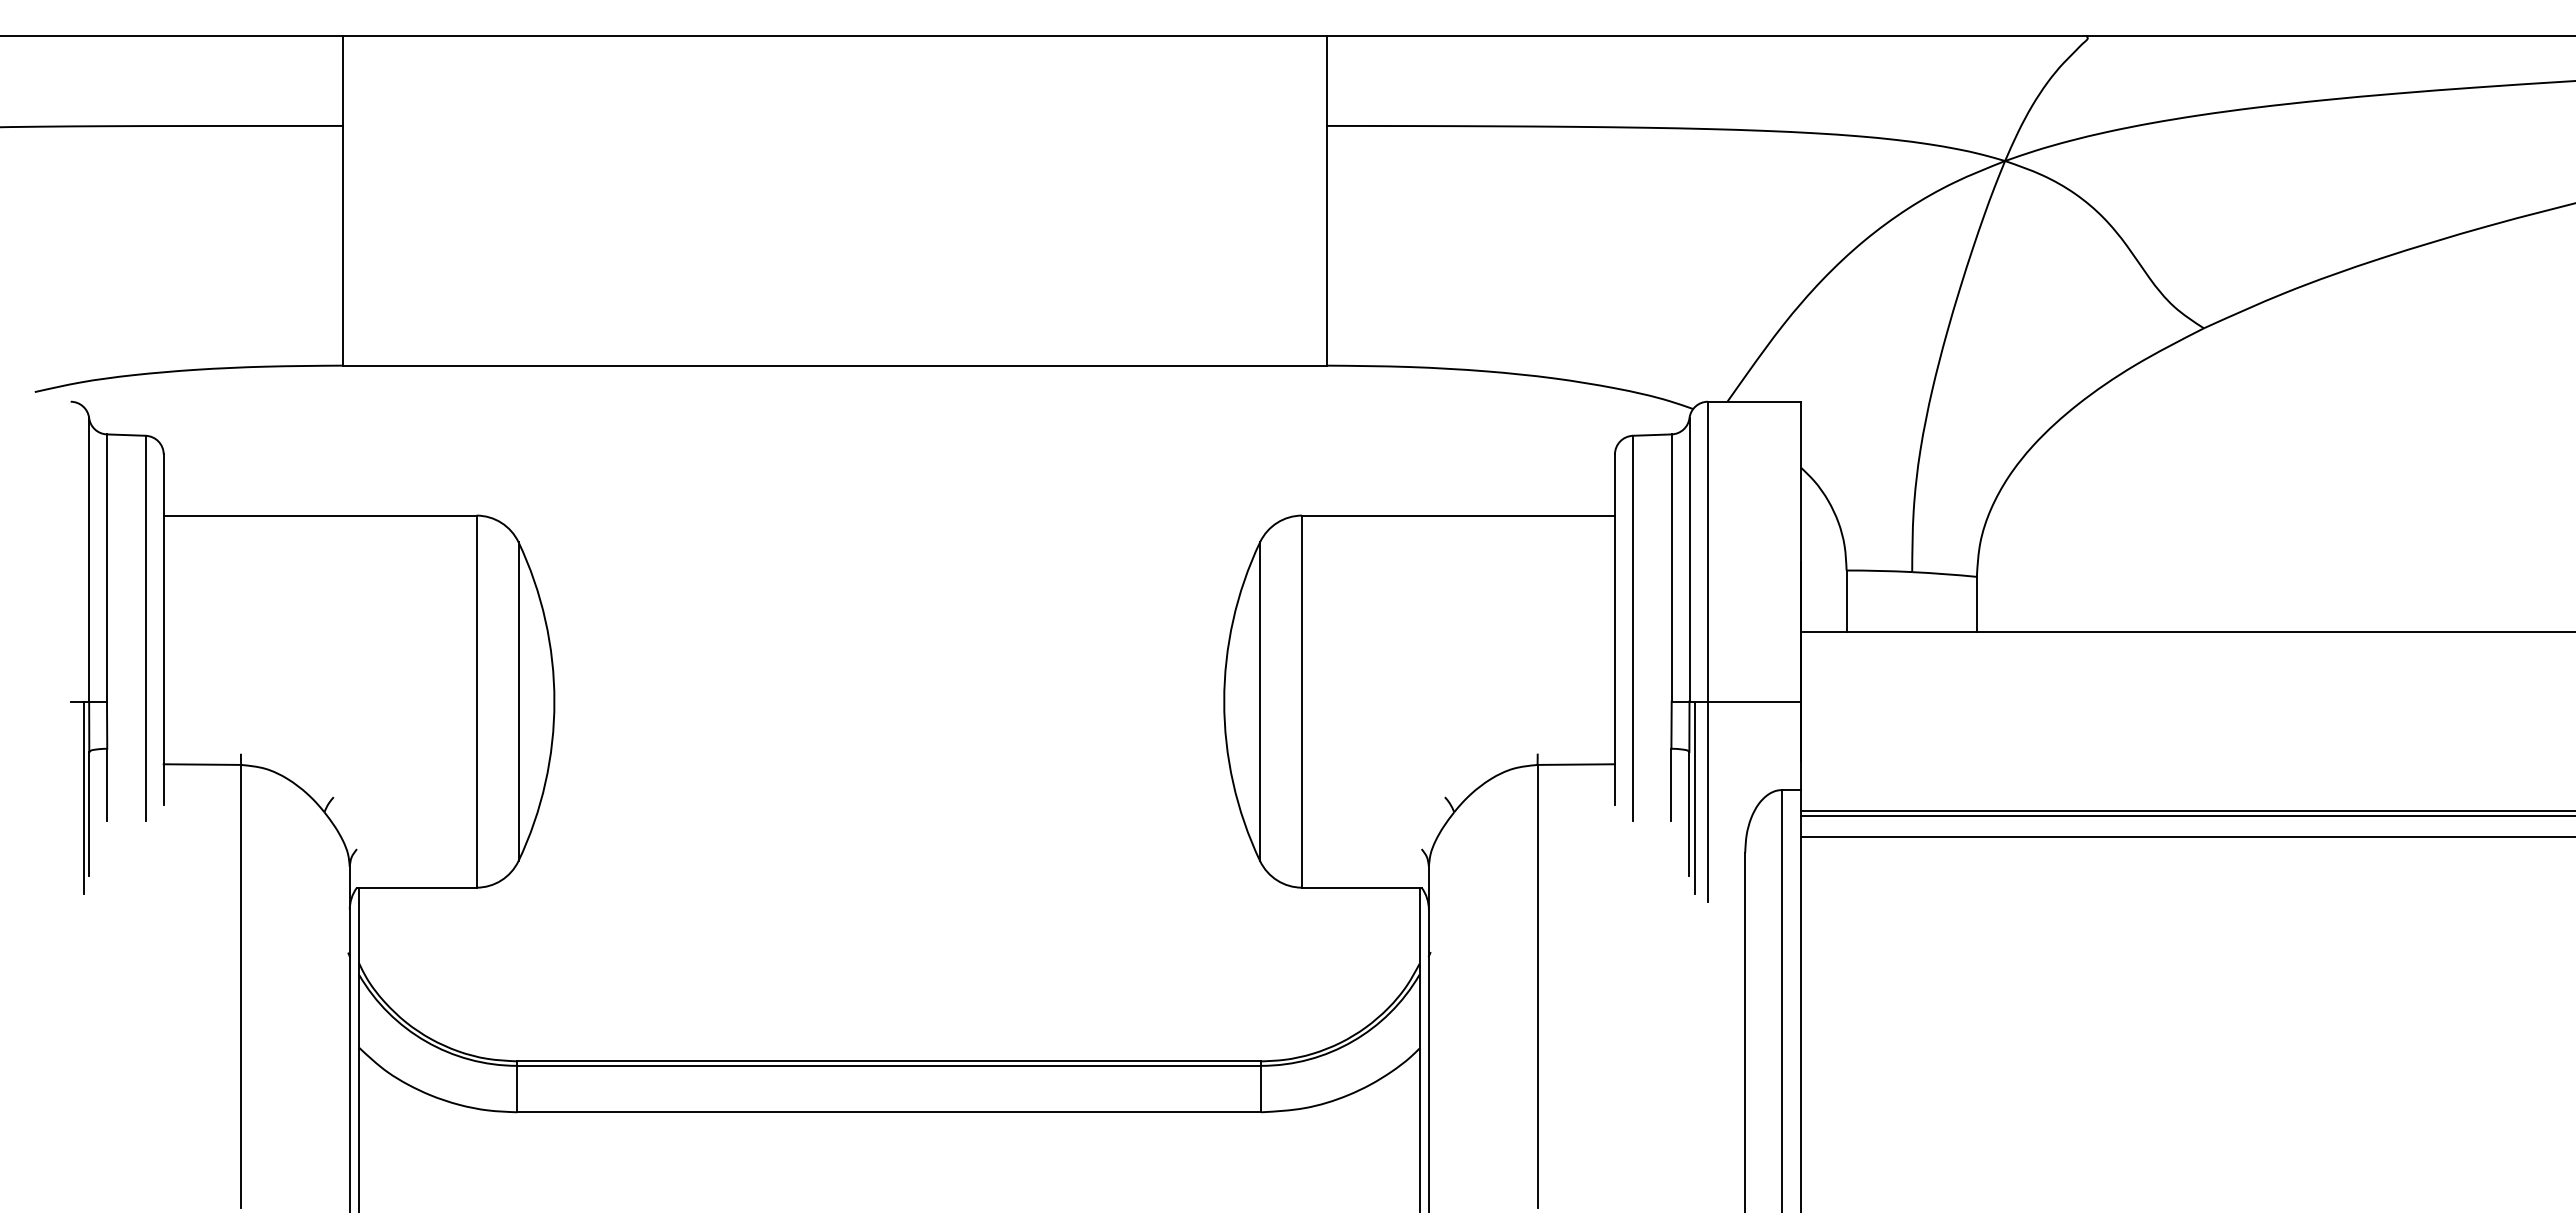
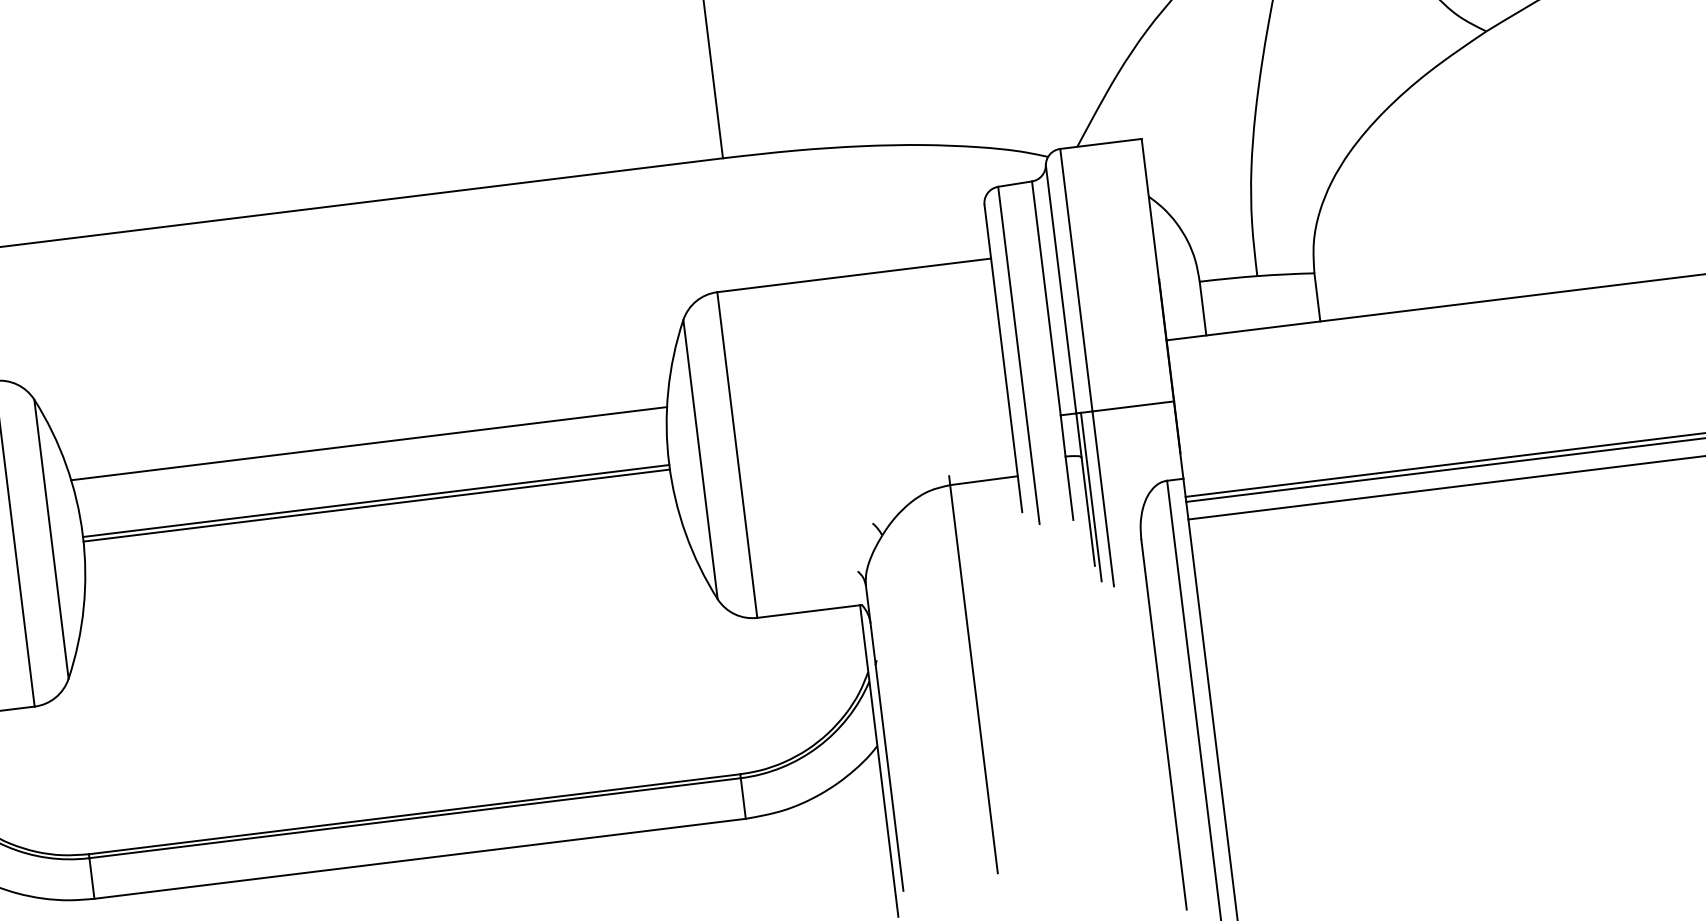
line: (888, 637) -> (368, 443), added
line: (889, 703) -> (376, 501), added
line: (889, 708) -> (376, 505), added

